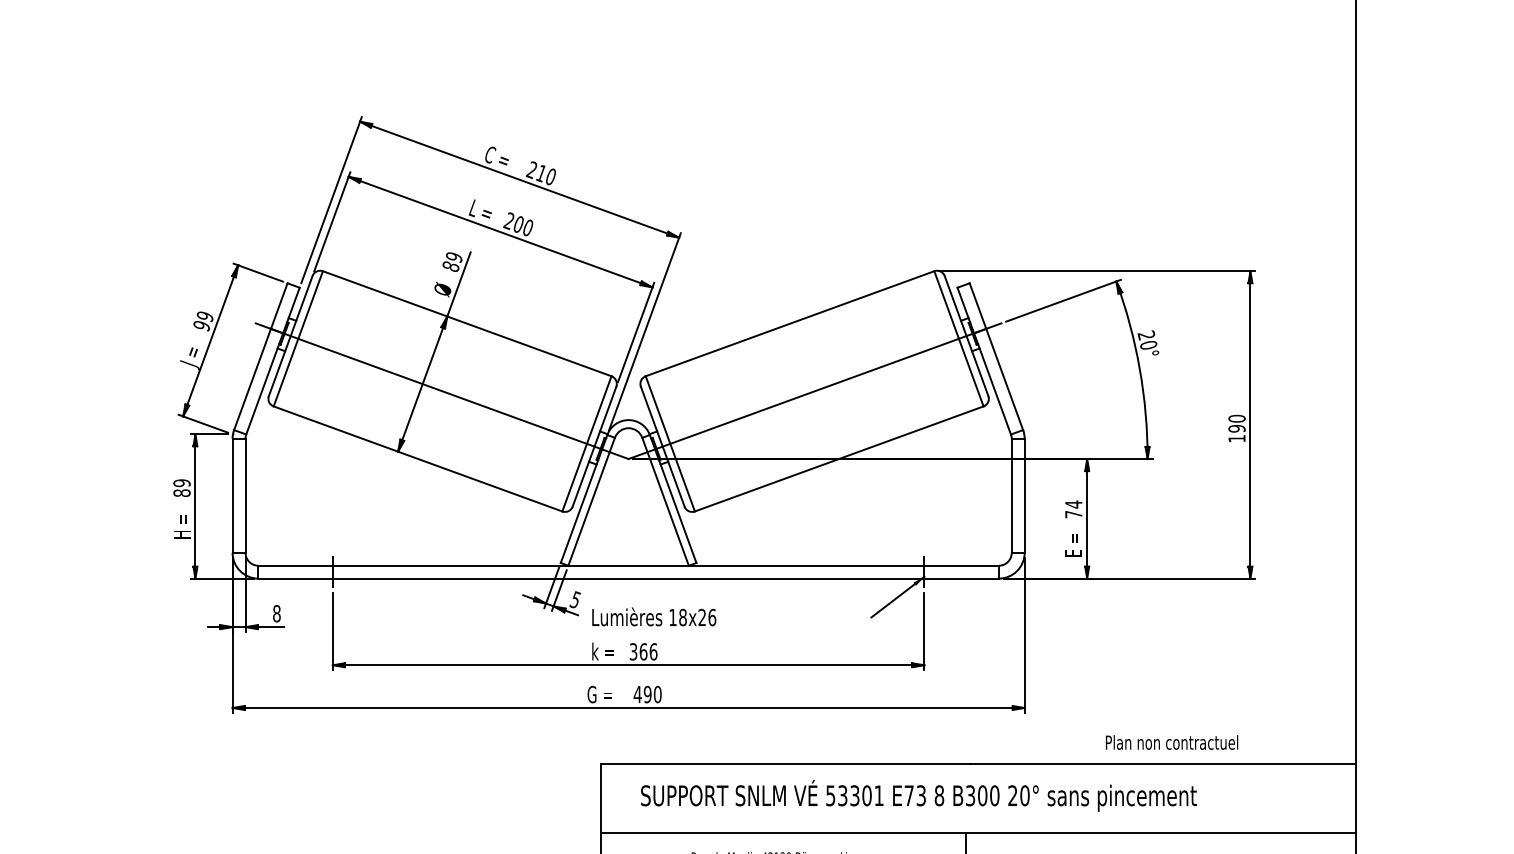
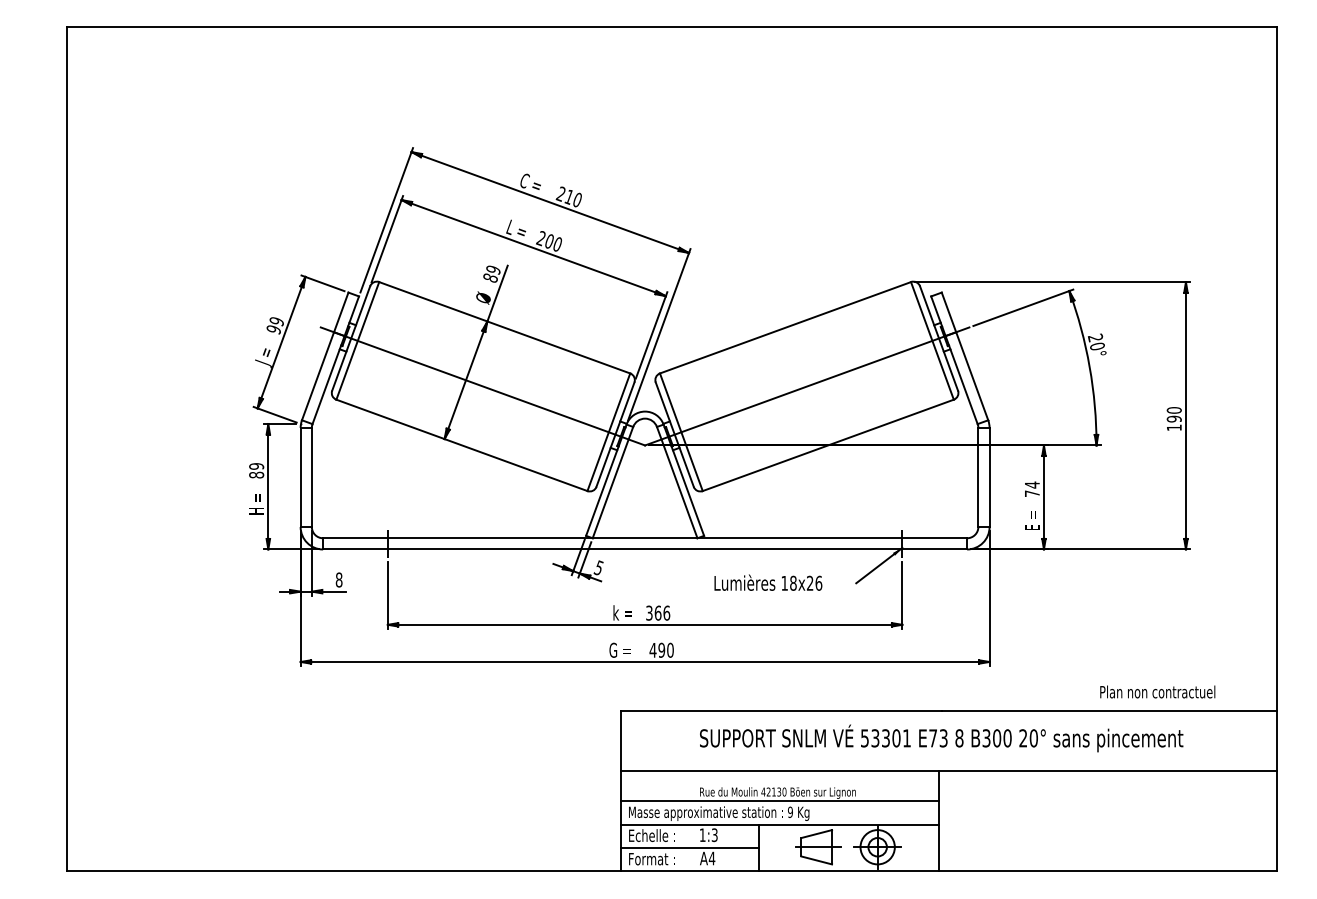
text: (654, 616) -> (768, 582), moved
text: (1171, 741) -> (1157, 691), moved
text: (918, 795) -> (941, 738), moved

